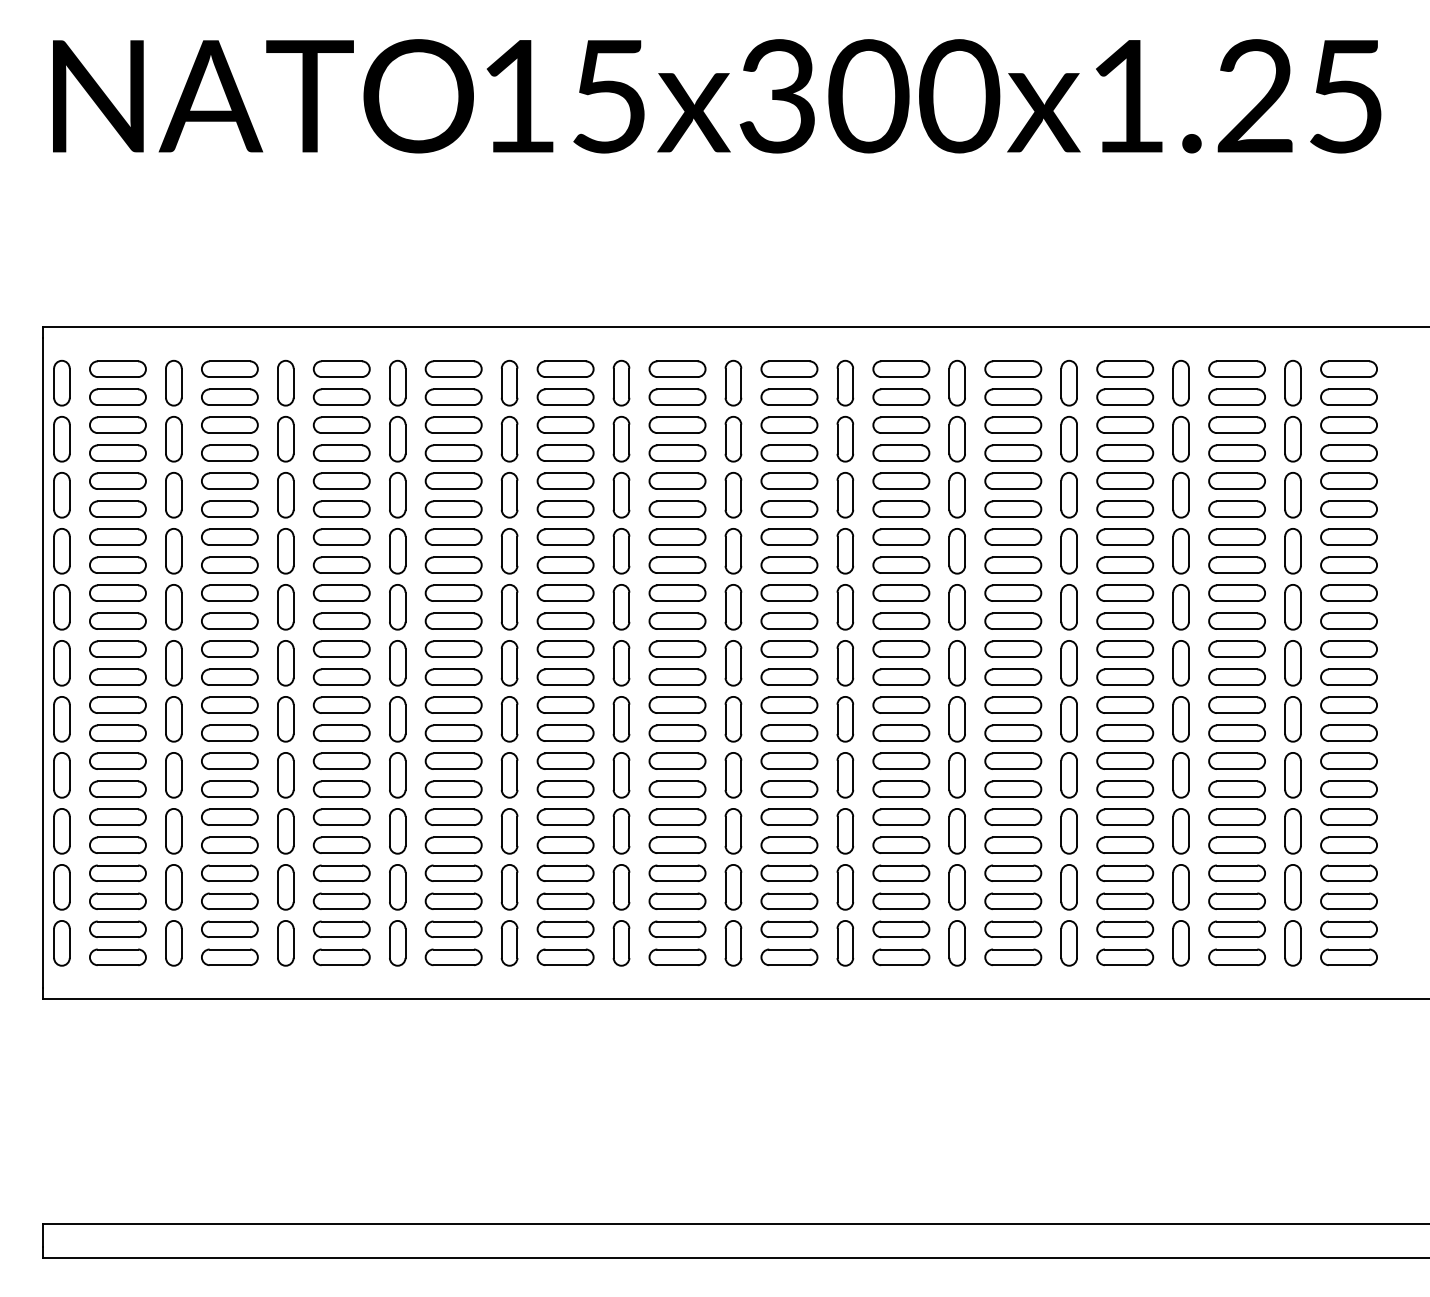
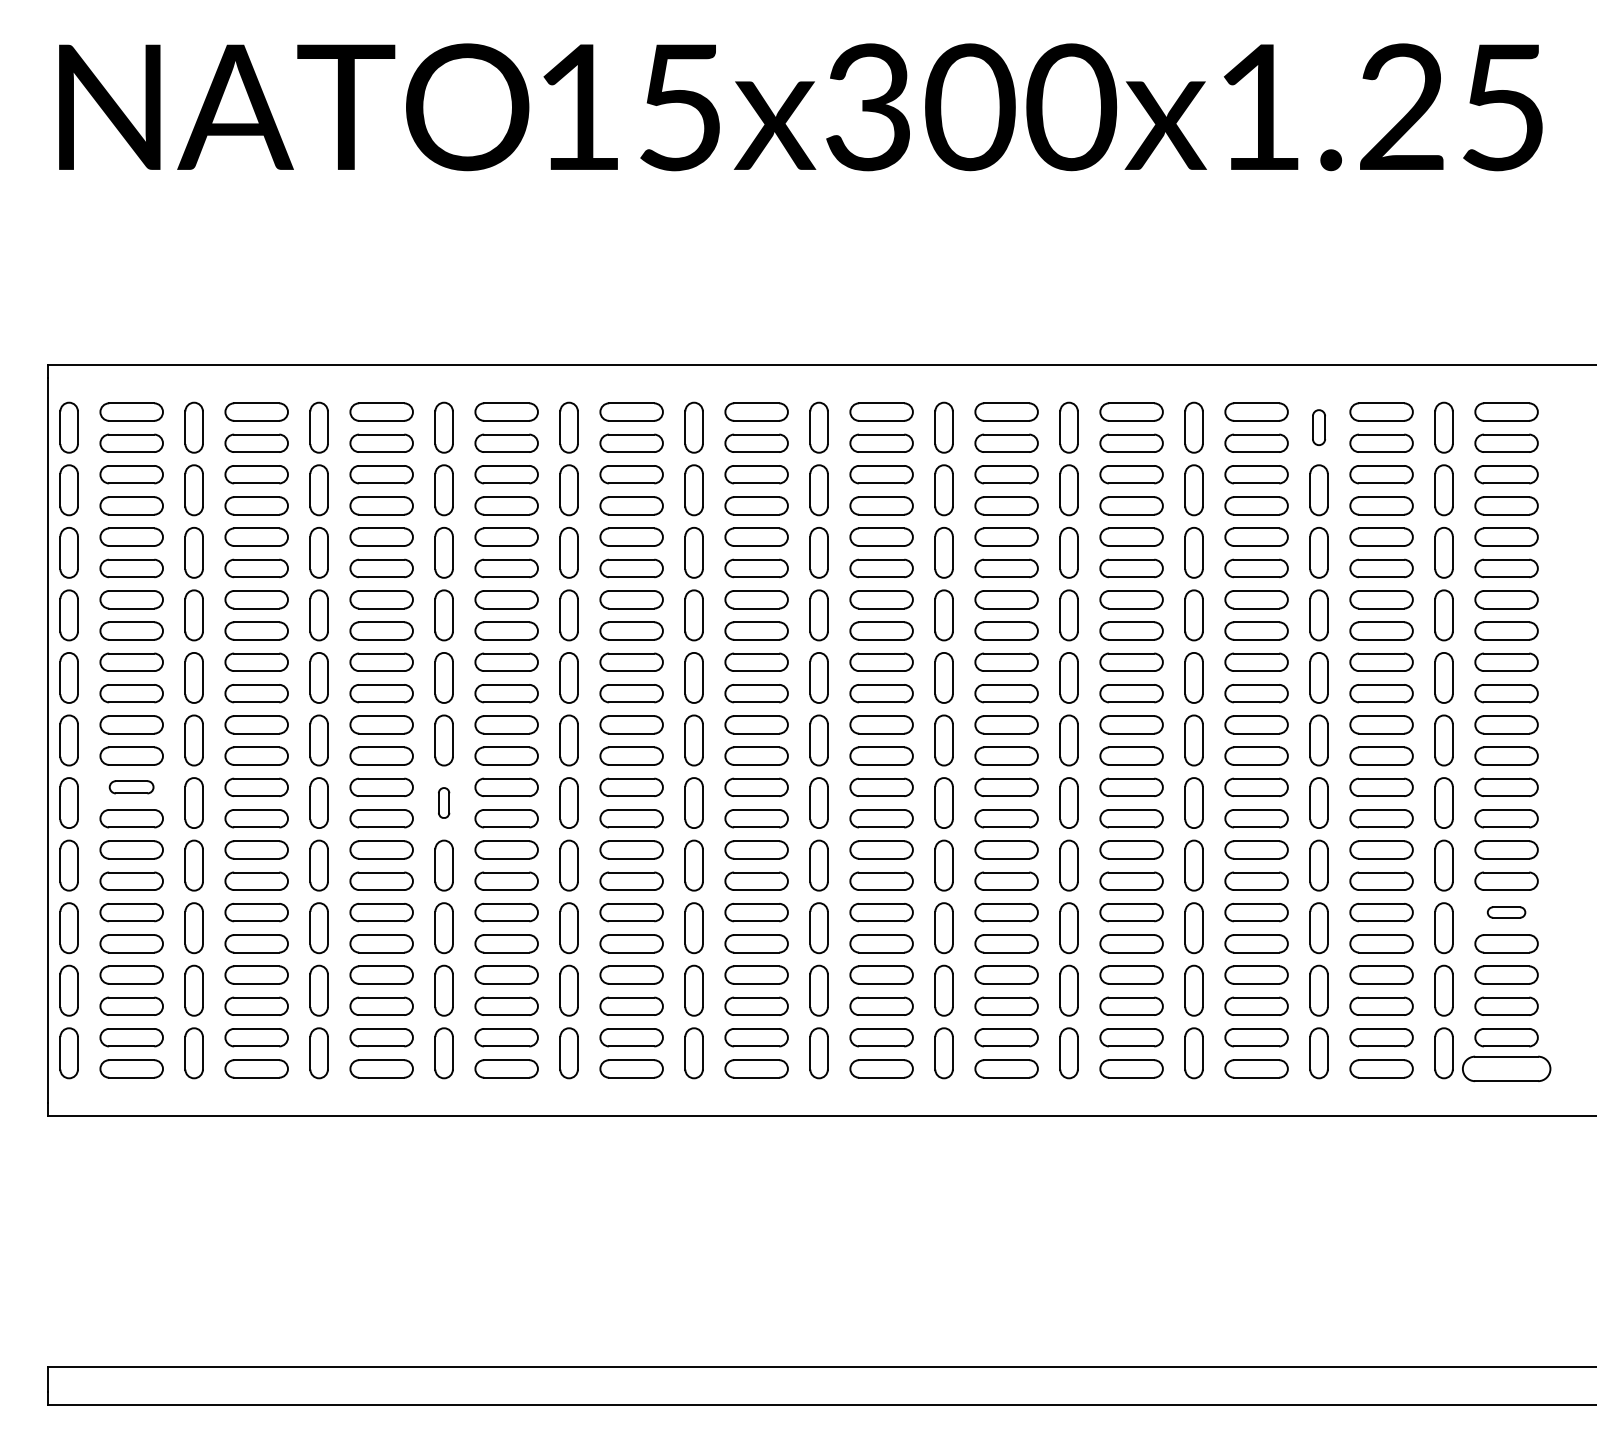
part: (1180, 383) -> (1318, 427), size x0.7
part: (117, 704) -> (131, 786), size x0.7
part: (397, 718) -> (443, 802), size x0.6
part: (1348, 817) -> (1506, 912), size x0.6
part: (1348, 956) -> (1506, 1068), size x1.4

